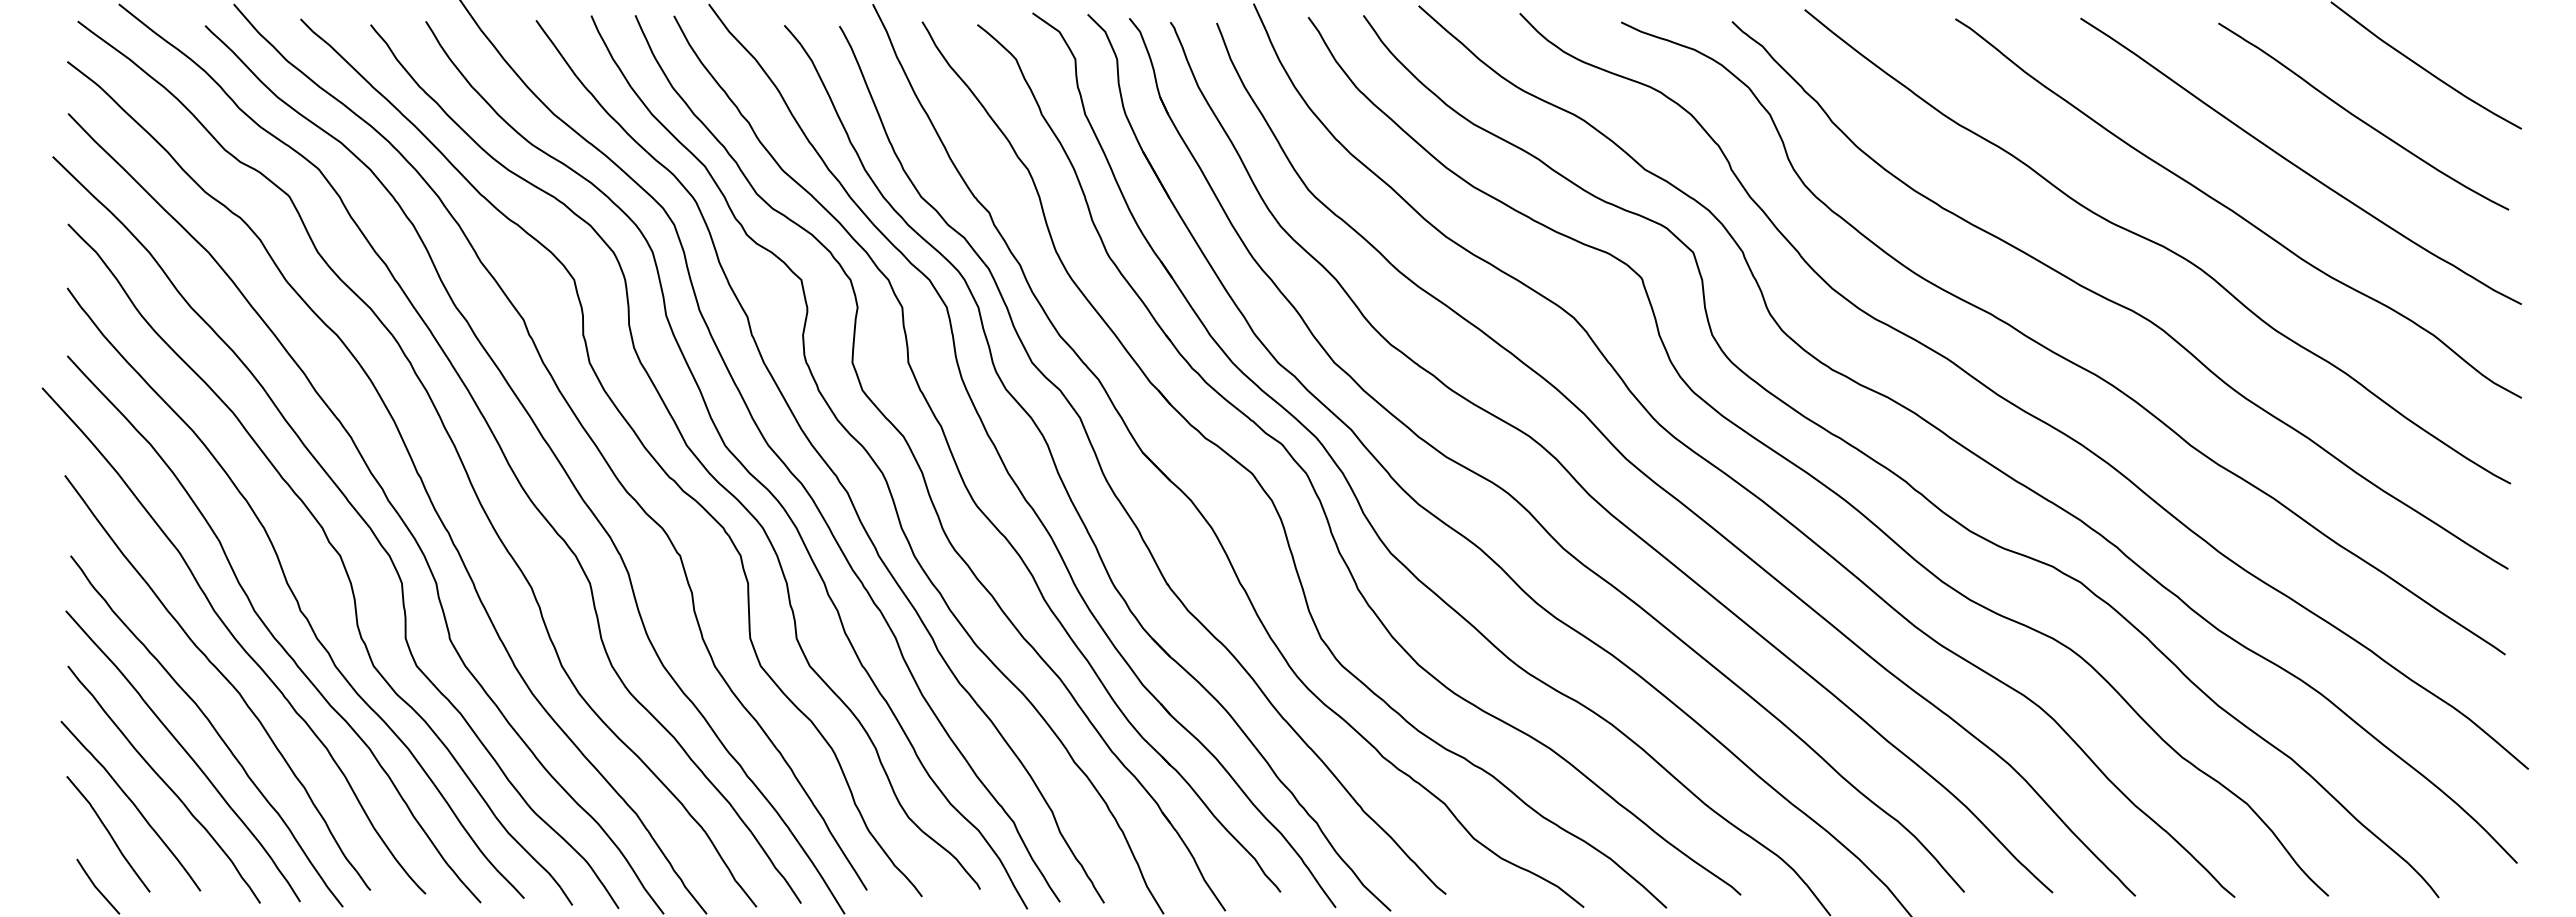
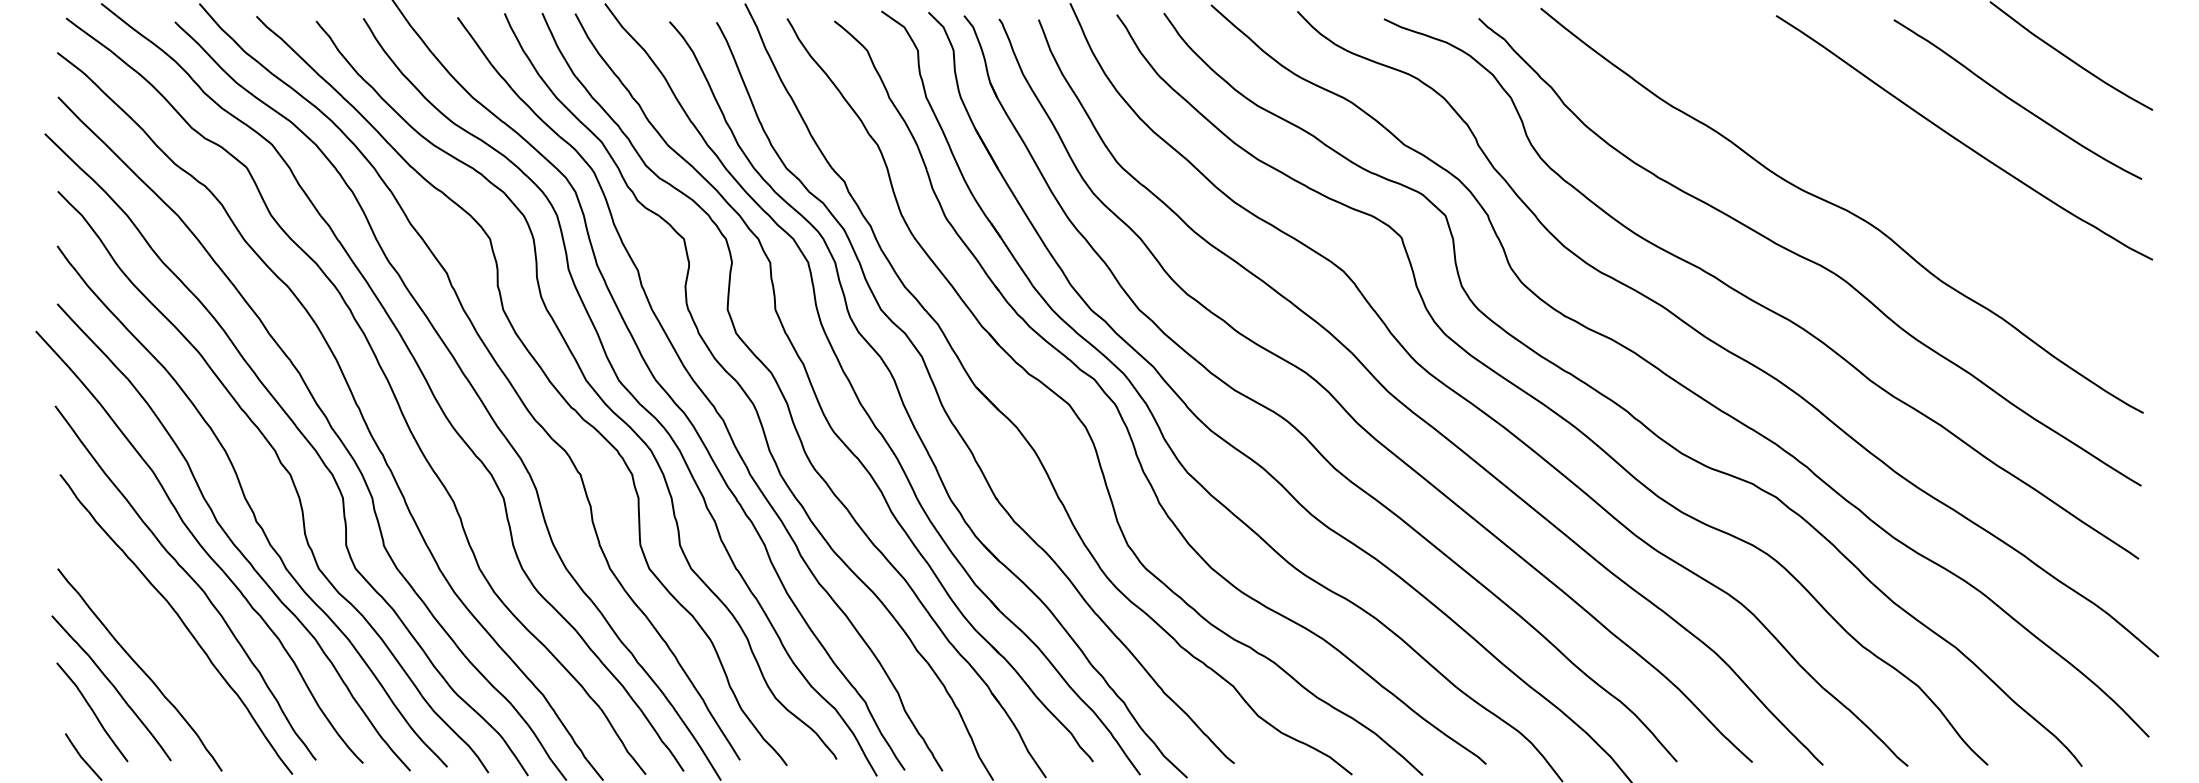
curve: (2235, 211) -> (1908, 180), removed
curve: (185, 752) -> (158, 642), removed

